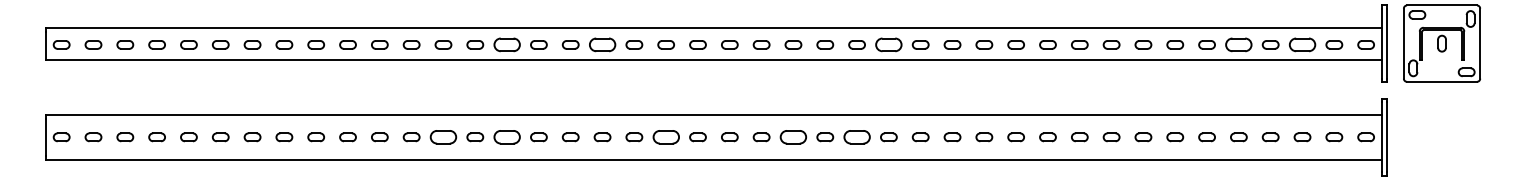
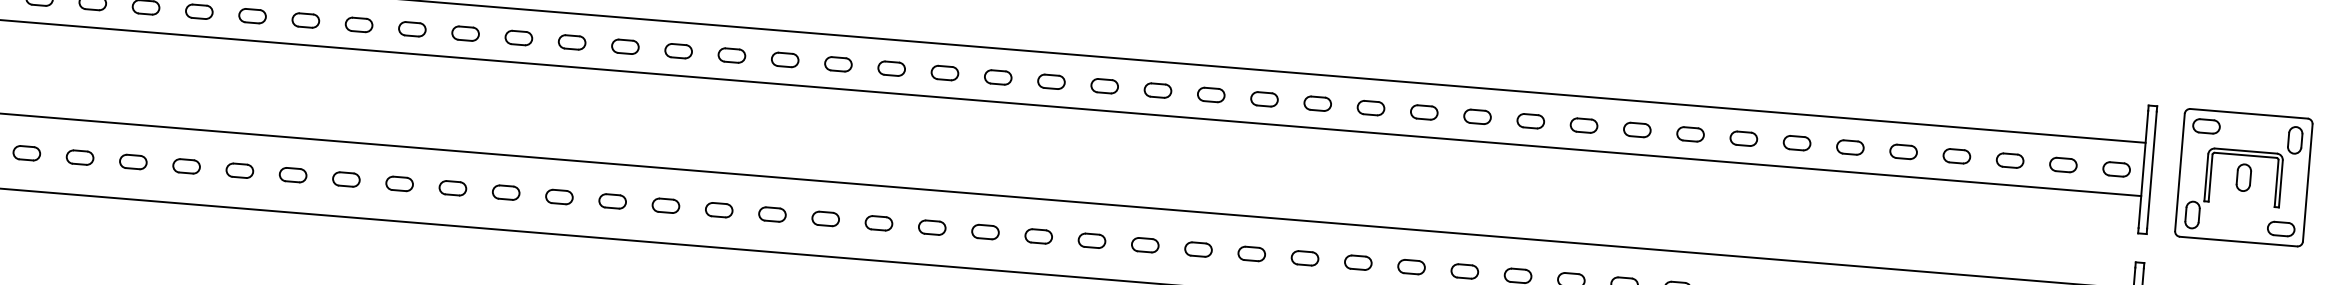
part: (506, 44) -> (677, 50), size x0.62
part: (602, 44) -> (838, 63), size x0.62
part: (888, 44) -> (1317, 102), size x0.62
part: (1238, 44) -> (1903, 151), size x0.62
part: (1302, 44) -> (2010, 159), size x0.62
part: (443, 137) -> (559, 197), size x0.62
part: (506, 137) -> (664, 206), size x0.62
part: (665, 137) -> (931, 227), size x0.62
part: (793, 137) -> (1145, 245), size x0.62
part: (856, 137) -> (1250, 254), size x0.62

